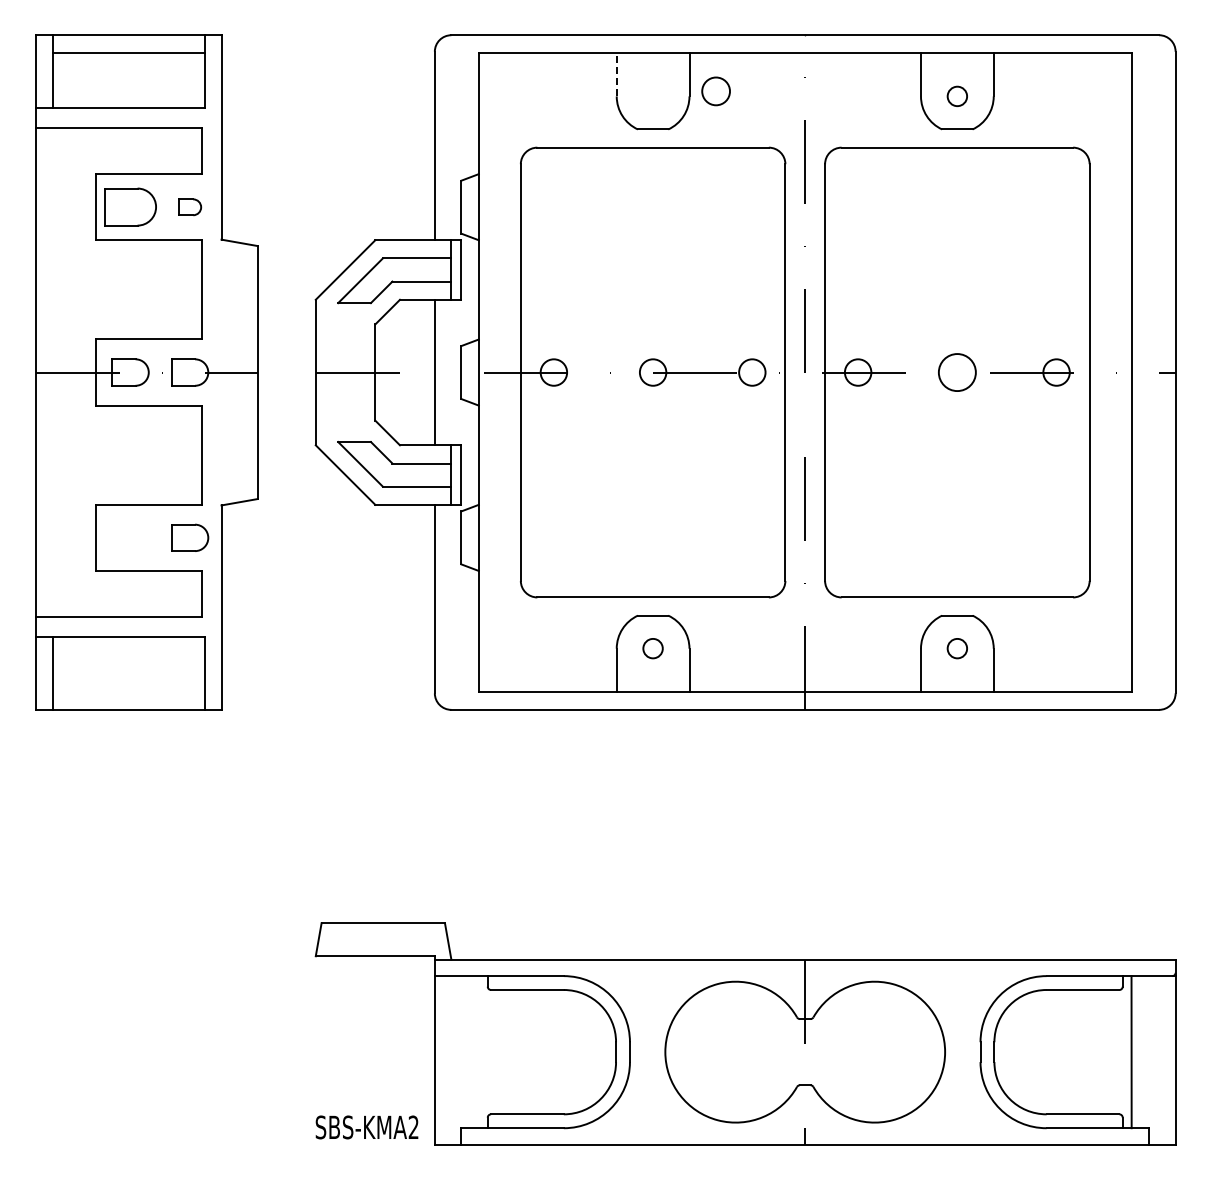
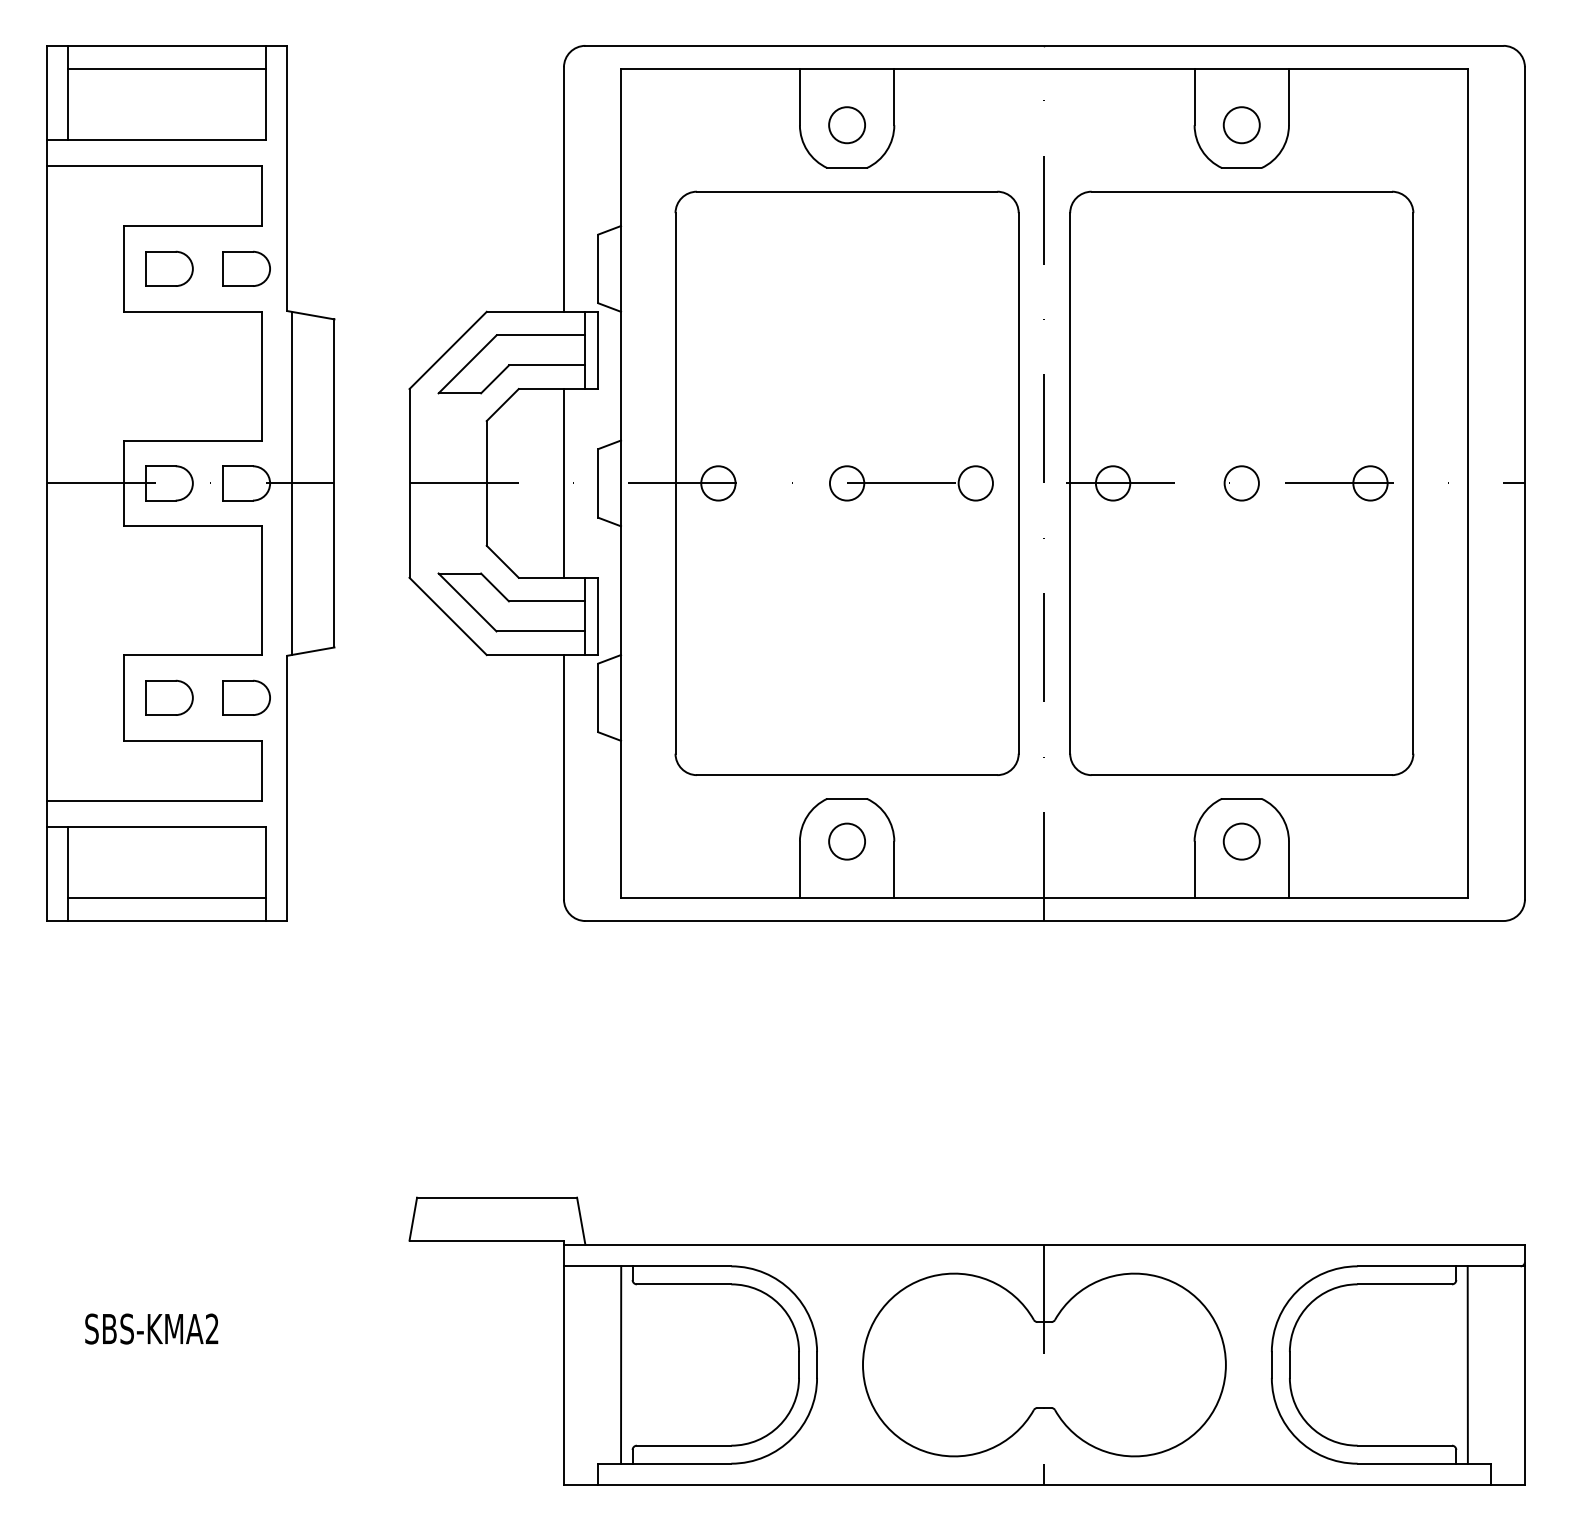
line: (616, 74) -> (799, 96), dashed -> solid
circle: (715, 91) -> (846, 125), moved
circle: (957, 96) -> (1241, 125), size x1.43
part: (130, 207) -> (169, 269), size x0.71
part: (190, 207) -> (247, 269), size x1.67
line: (224, 372) -> (291, 483), added
circle: (957, 372) -> (1241, 483), size x0.71
part: (130, 537) -> (169, 697), added
circle: (652, 648) -> (846, 841), size x1.43
circle: (957, 648) -> (1241, 841), size x1.43
line: (128, 692) -> (166, 898), added
line: (478, 1052) -> (620, 1365), added
text: (366, 1127) -> (151, 1329), moved

